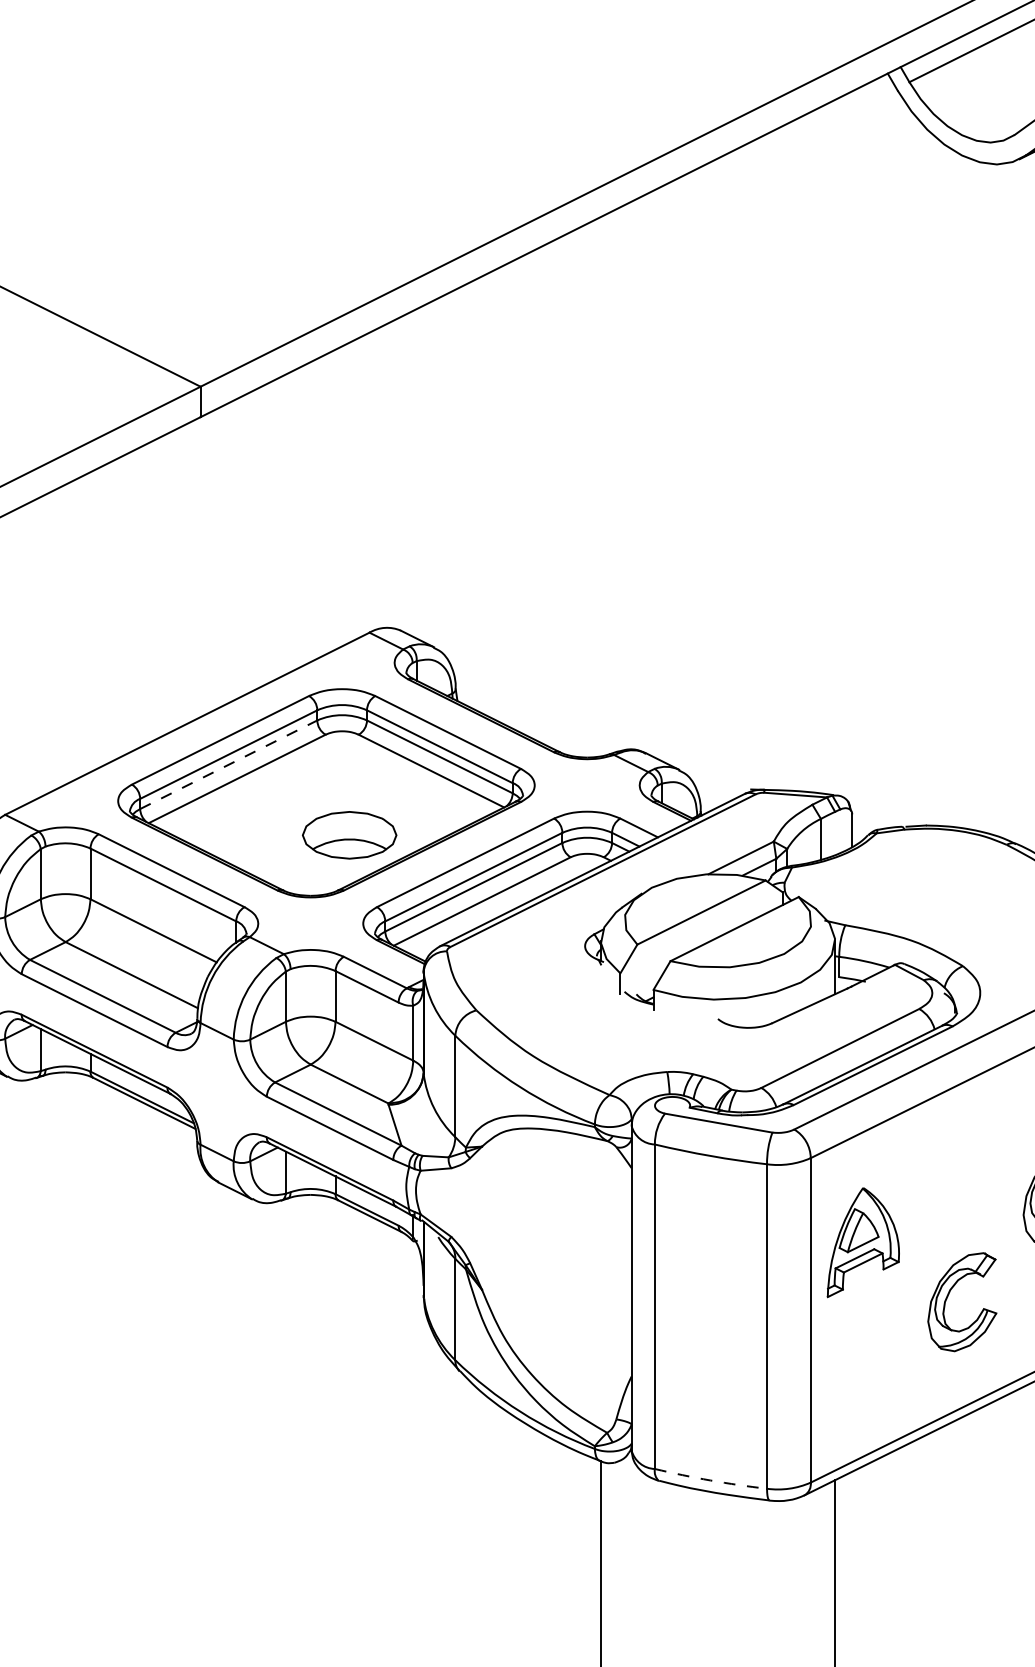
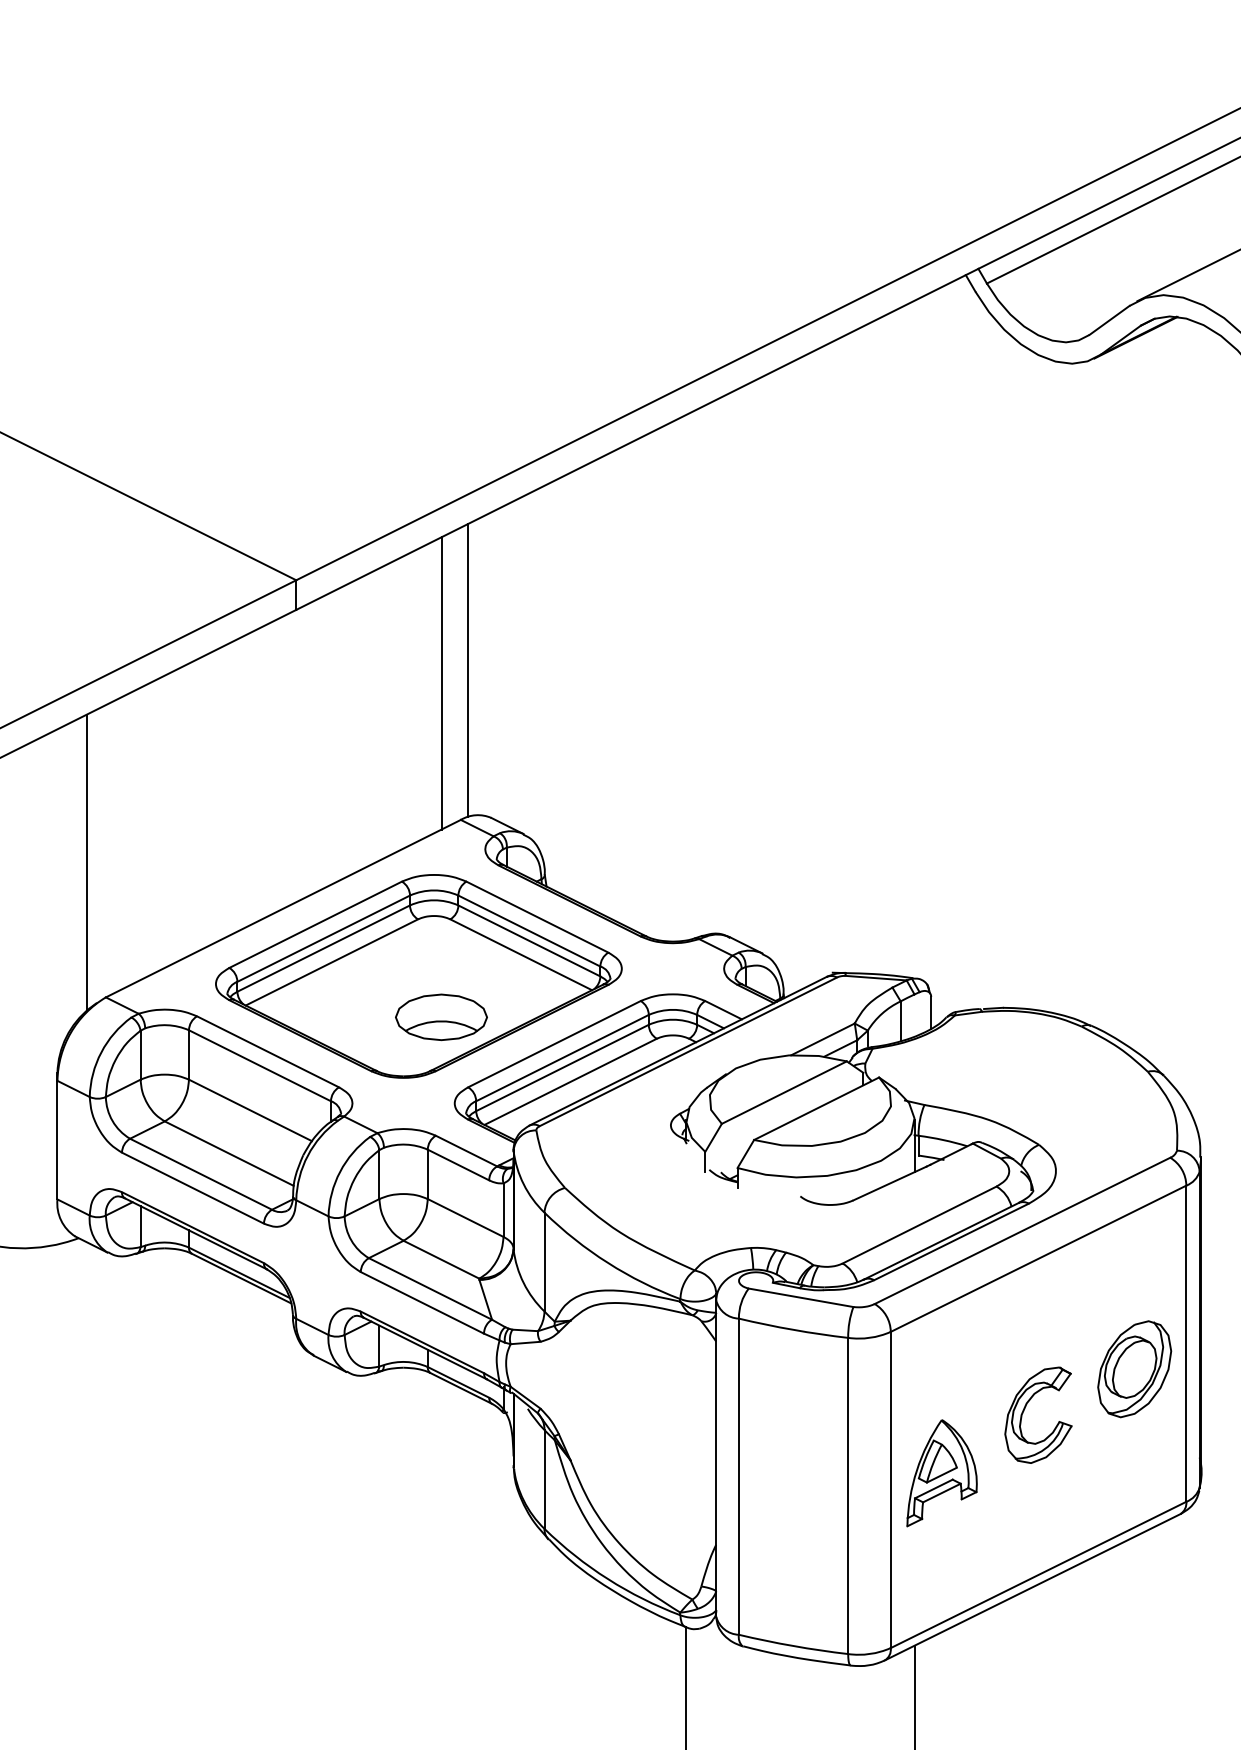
line: (377, 478) -> (468, 669), added
line: (349, 492) -> (441, 683), added
line: (229, 764) -> (324, 948), dashed -> solid
part: (862, 1242) -> (941, 1473), moved
part: (949, 1295) -> (1025, 1408), moved
arc: (710, 1481) -> (793, 1646), dashed -> solid

